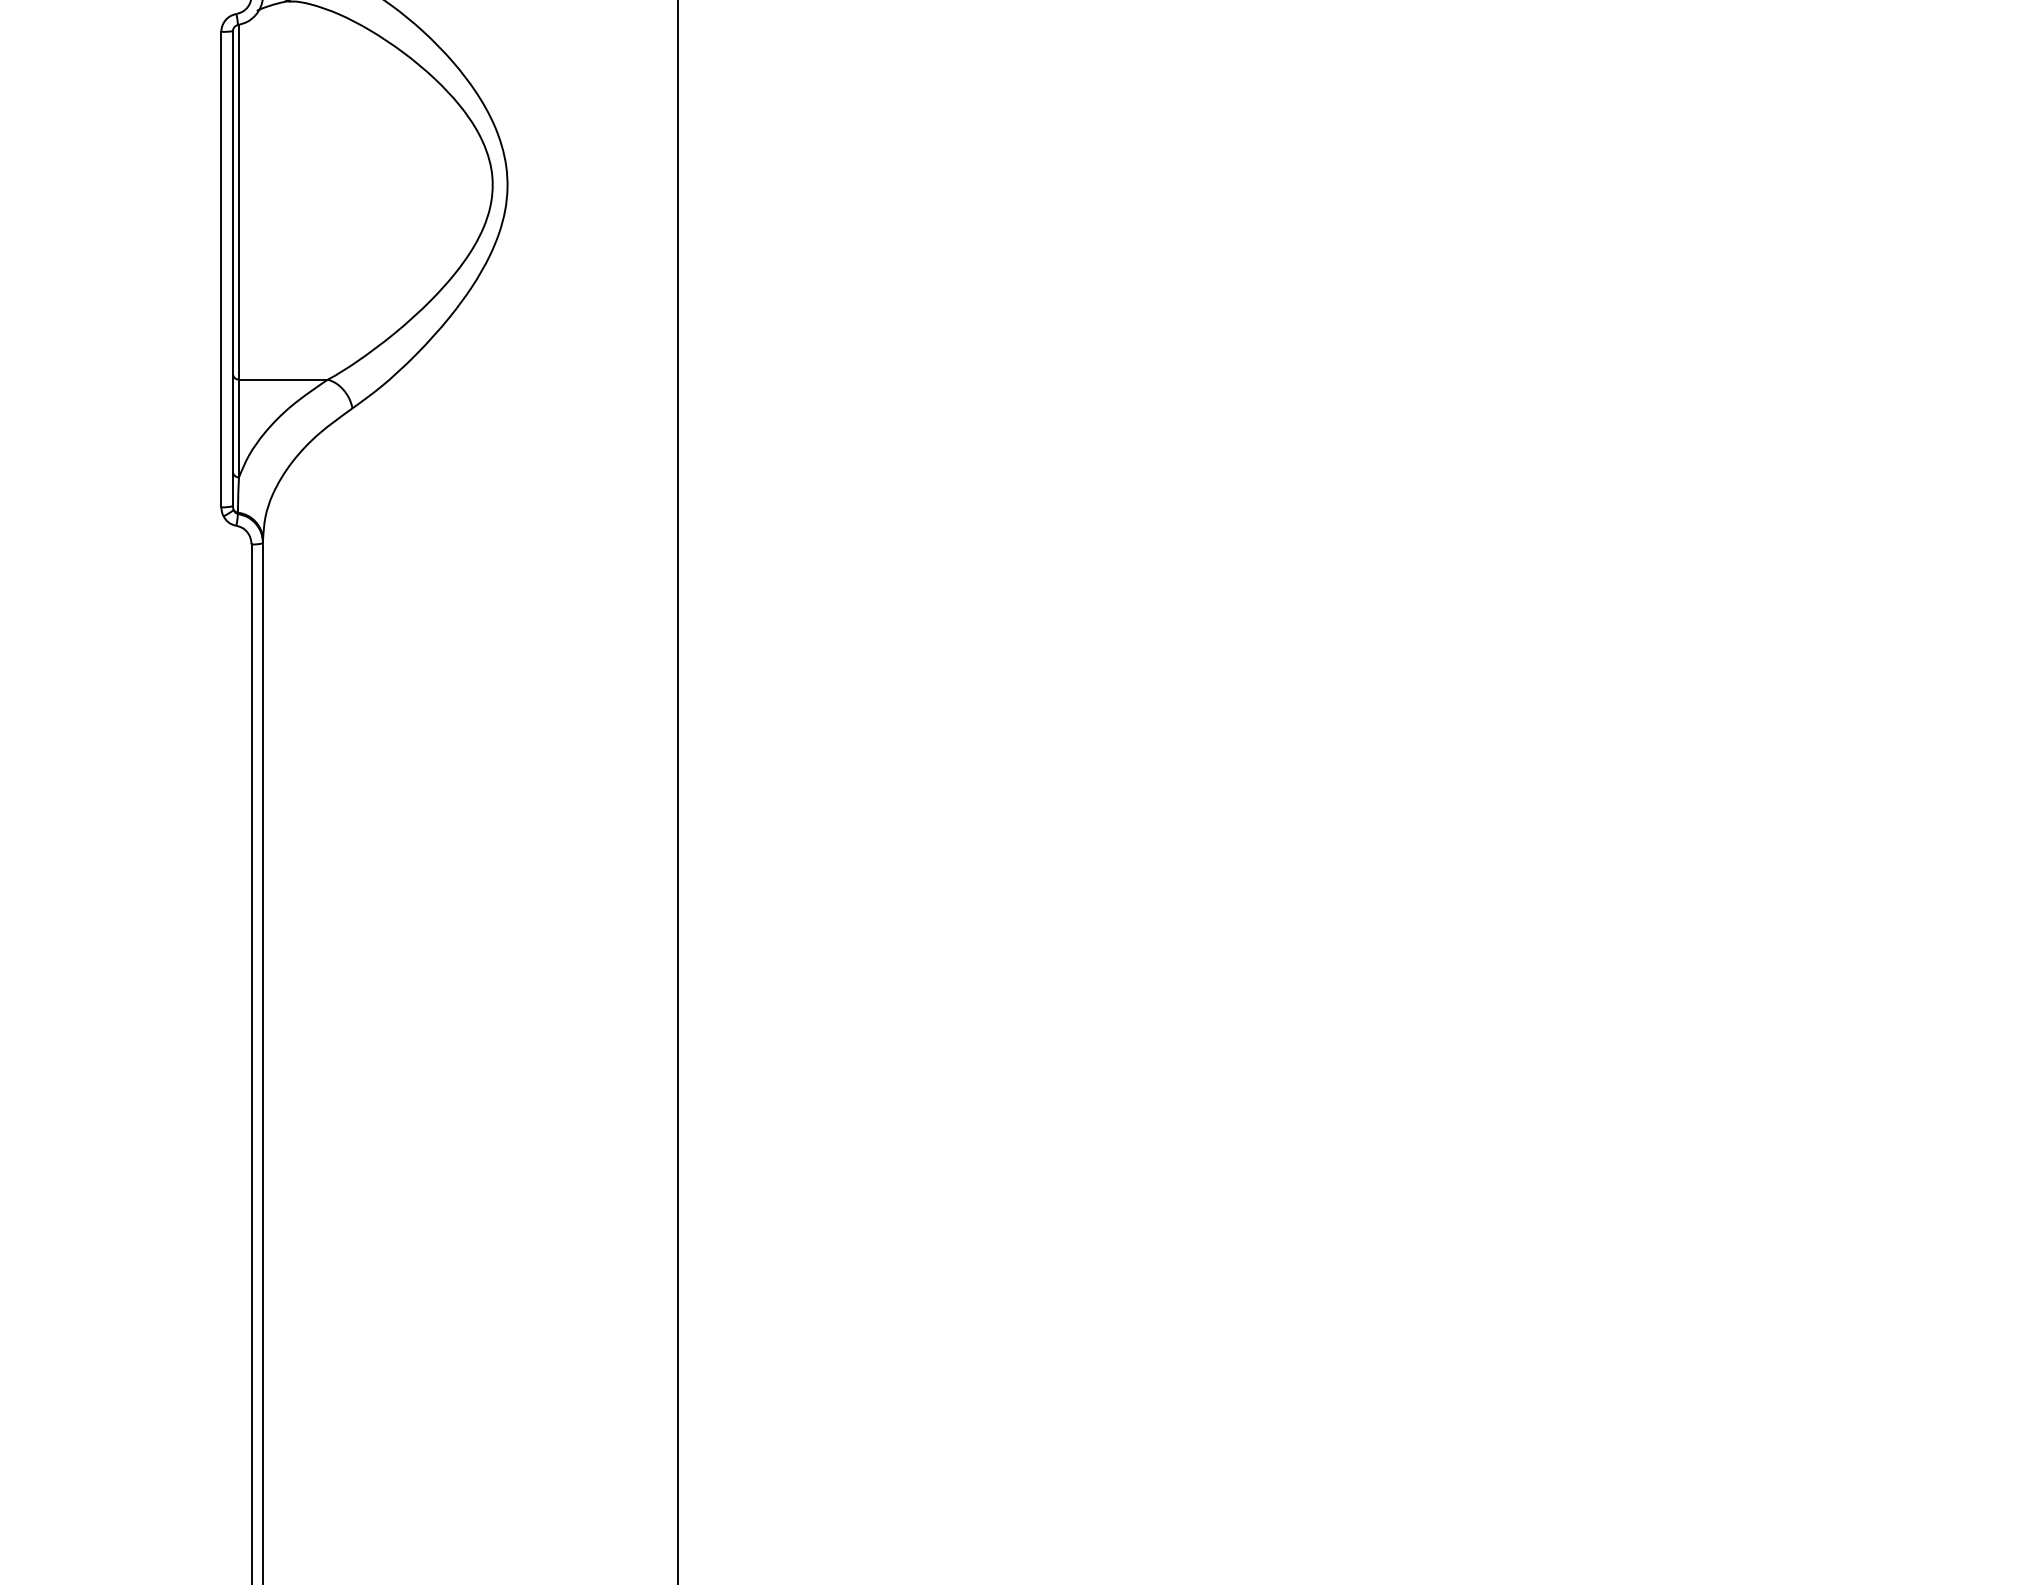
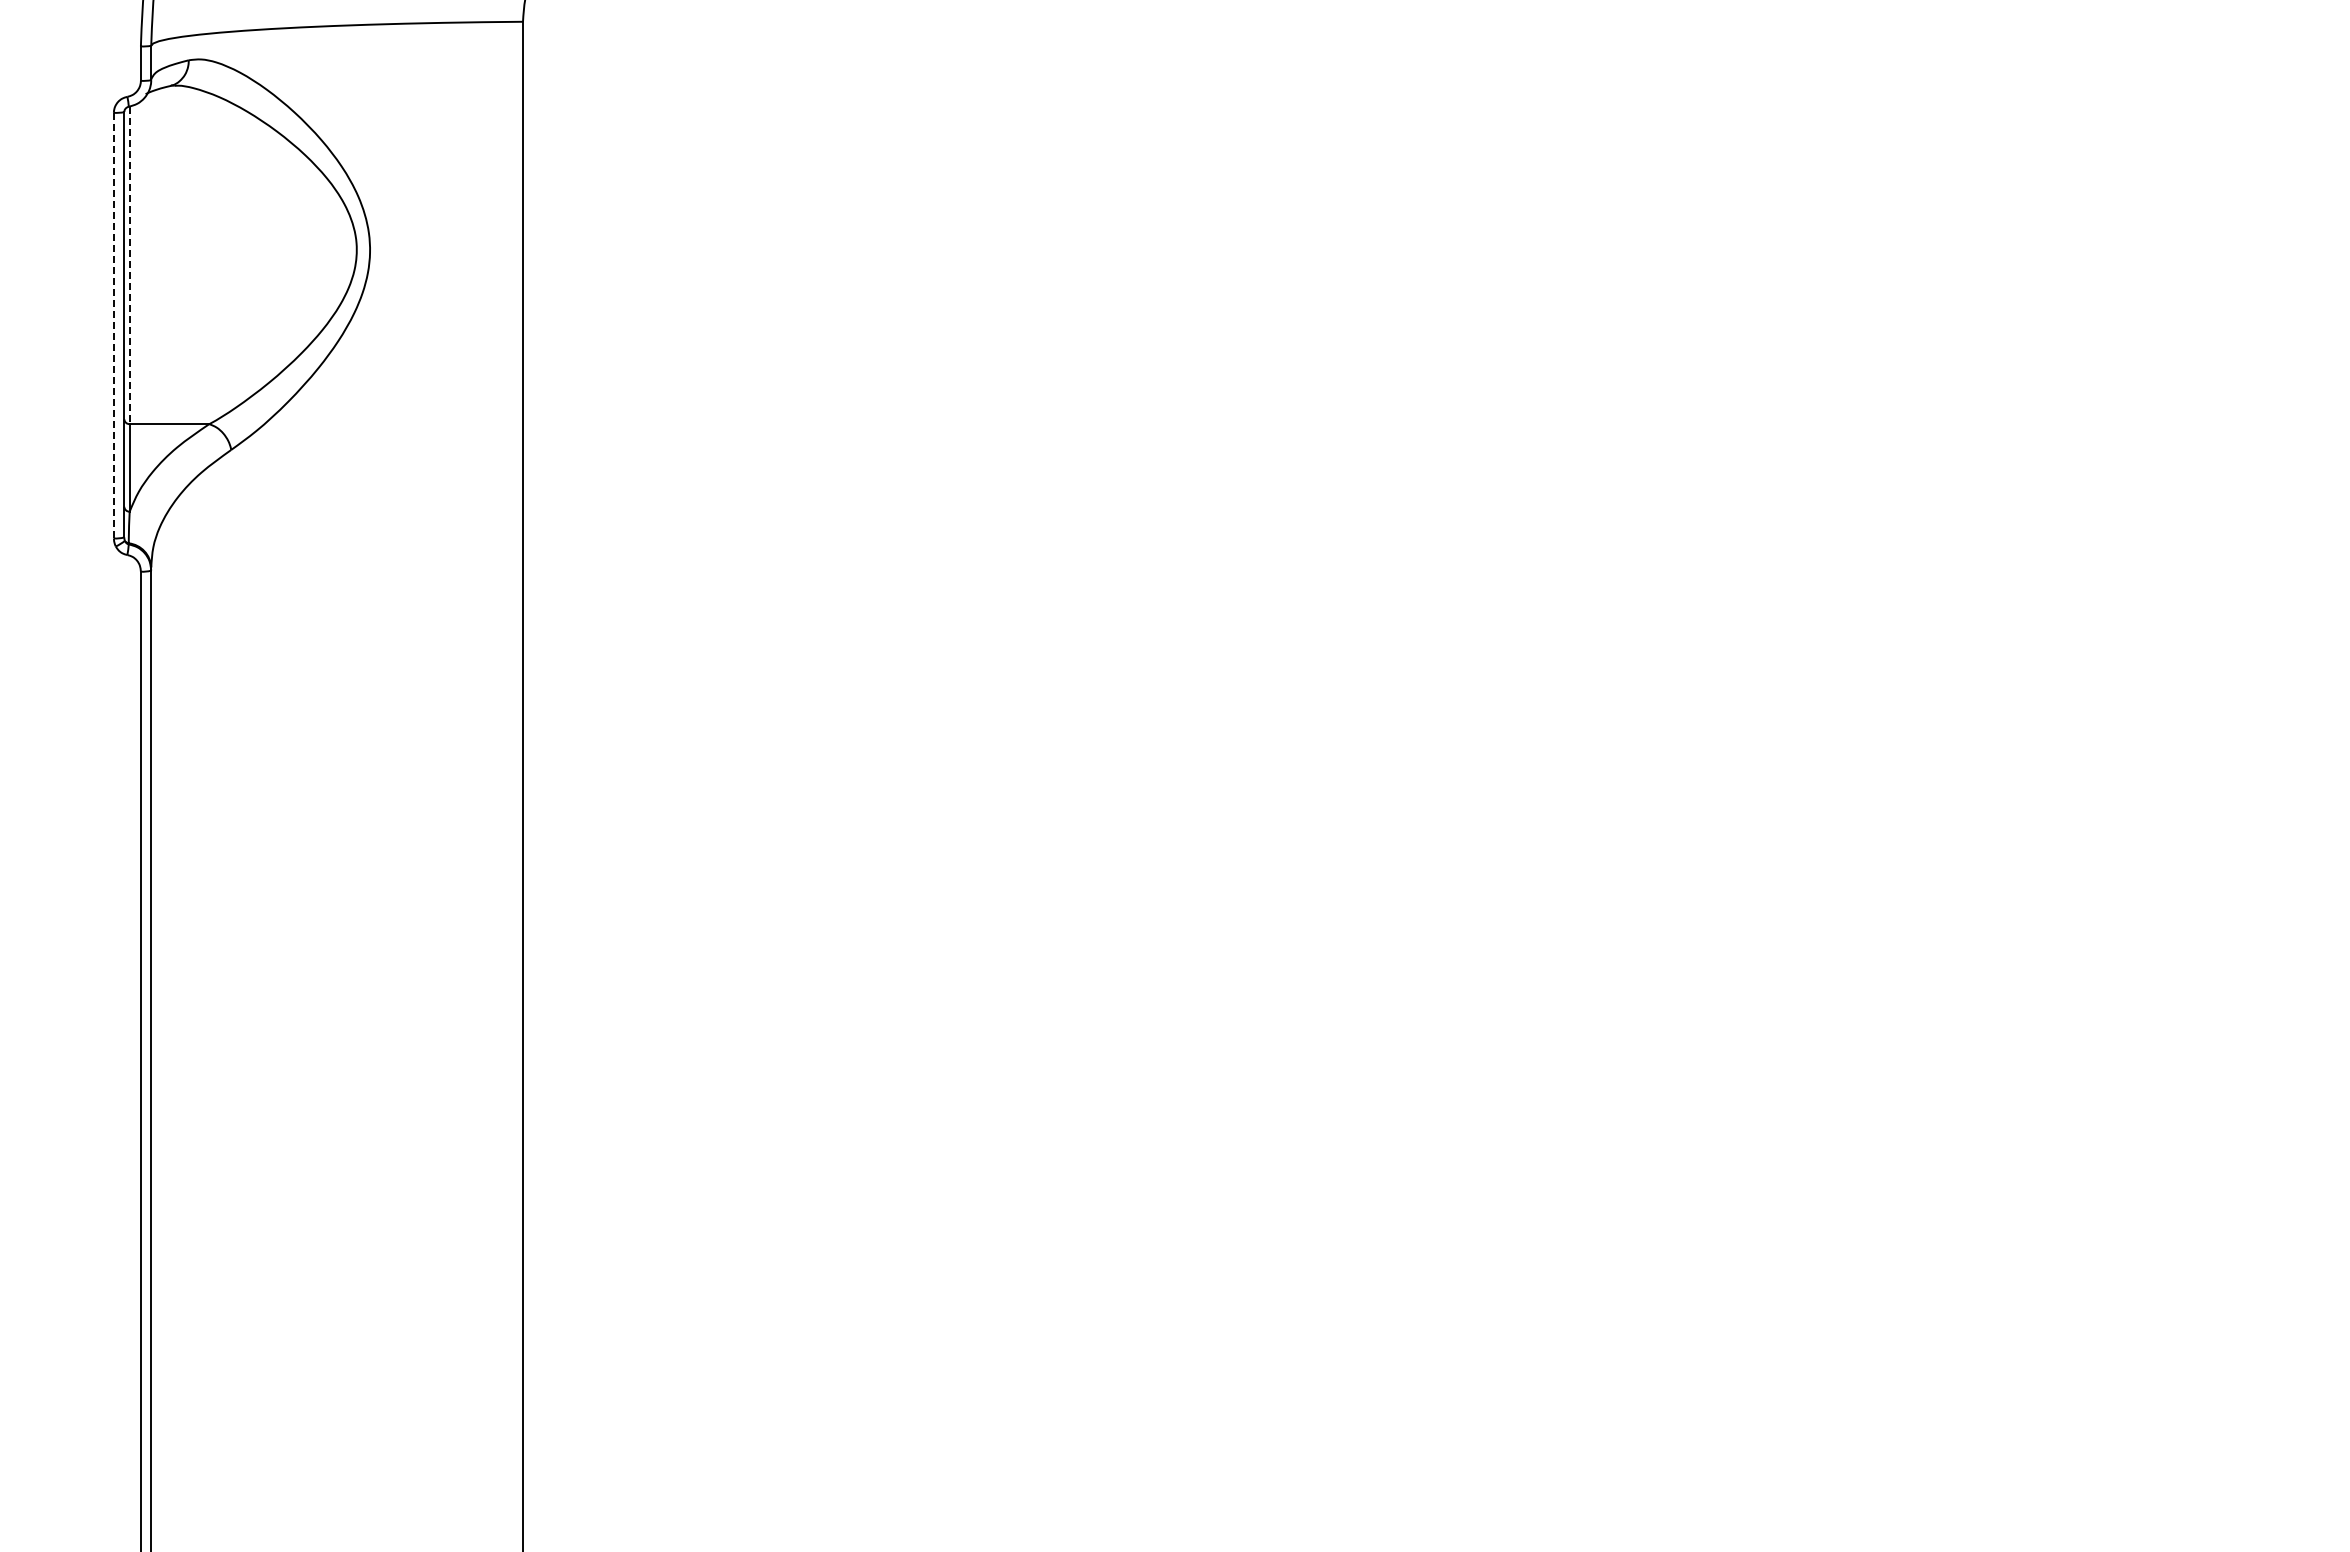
line: (238, 202) -> (129, 265), solid -> dashed
line: (220, 269) -> (113, 325), solid -> dashed

